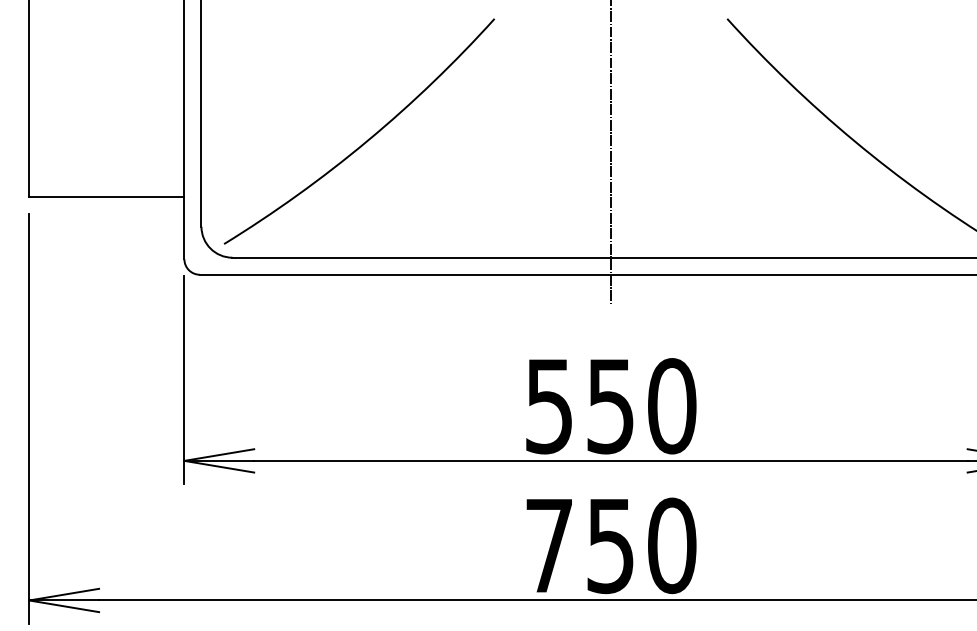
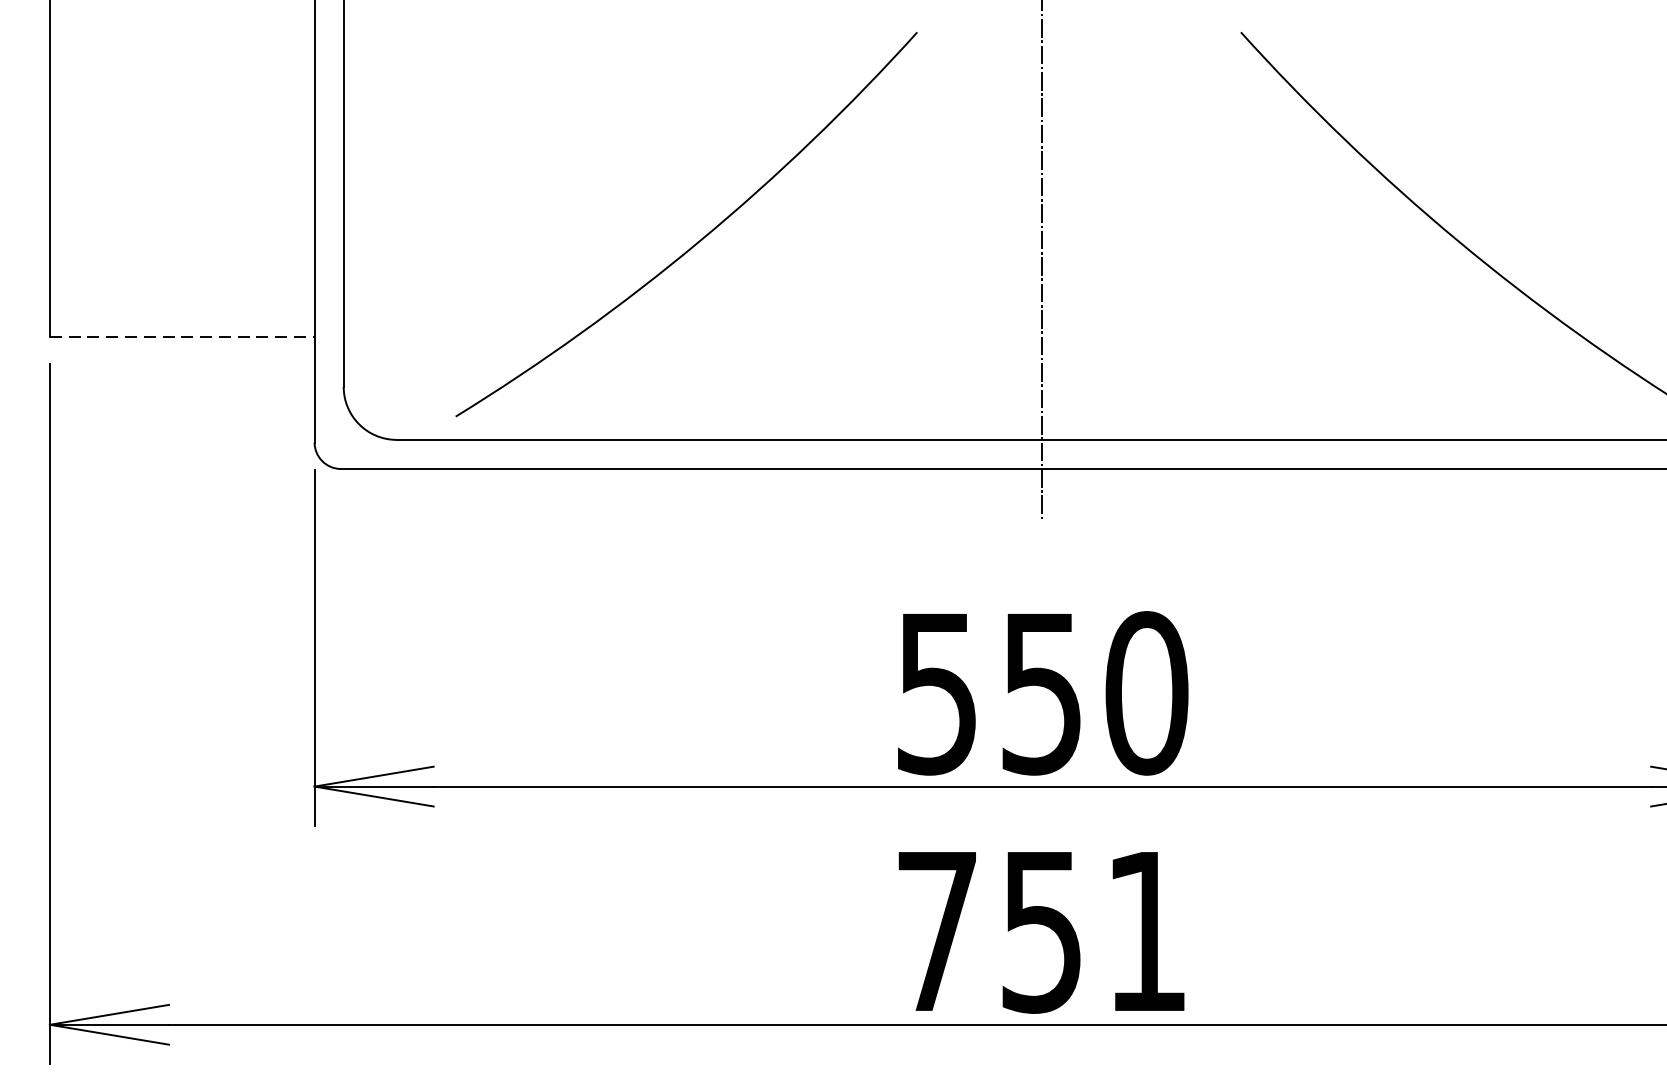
arc: (367, 139) -> (700, 238), moved
line: (106, 197) -> (181, 337), solid -> dashed
text: (672, 545) -> (1147, 930), 750 -> 751

